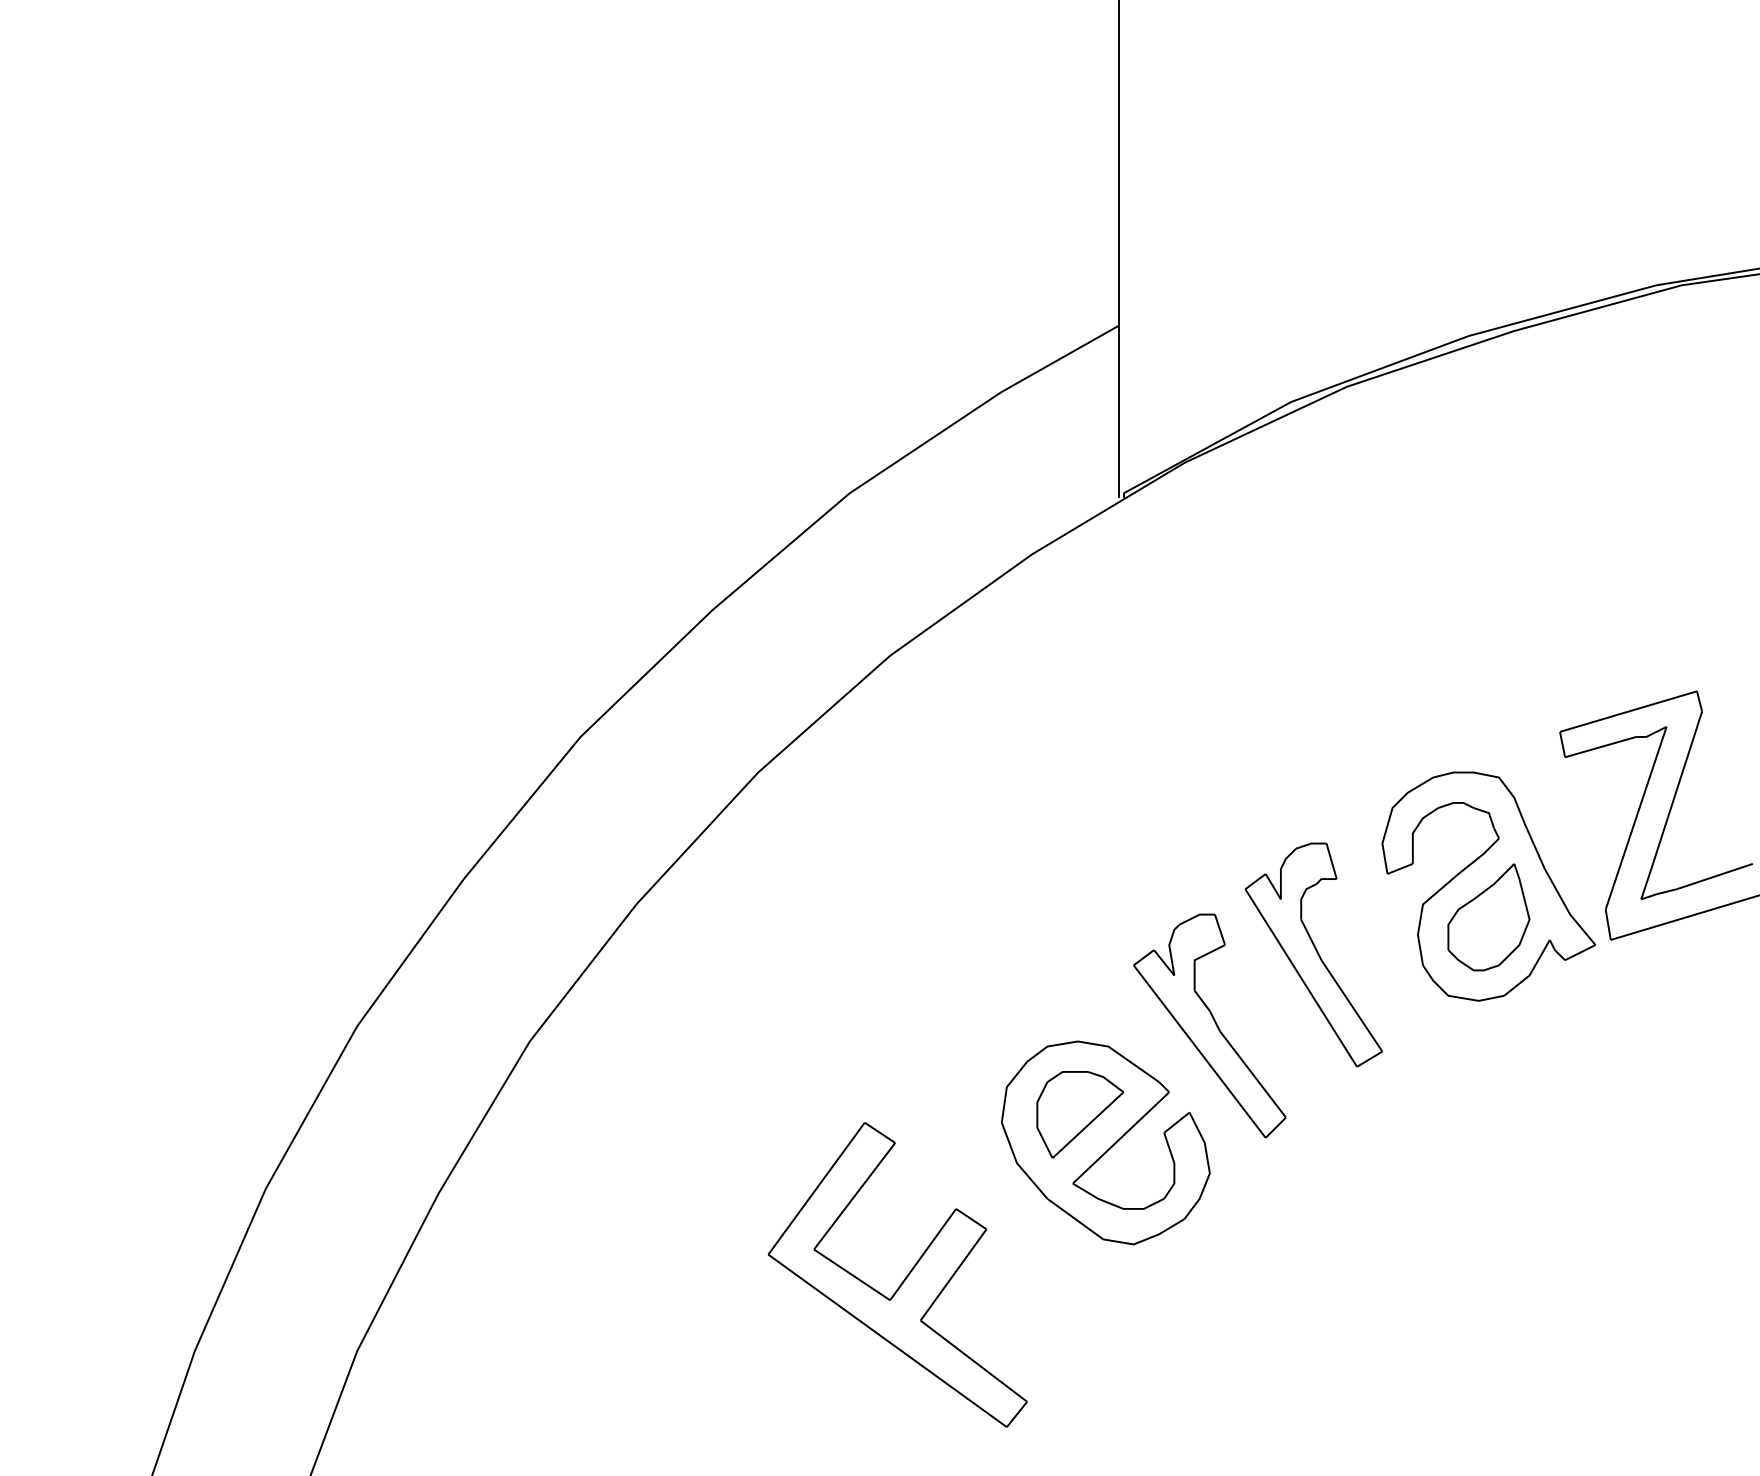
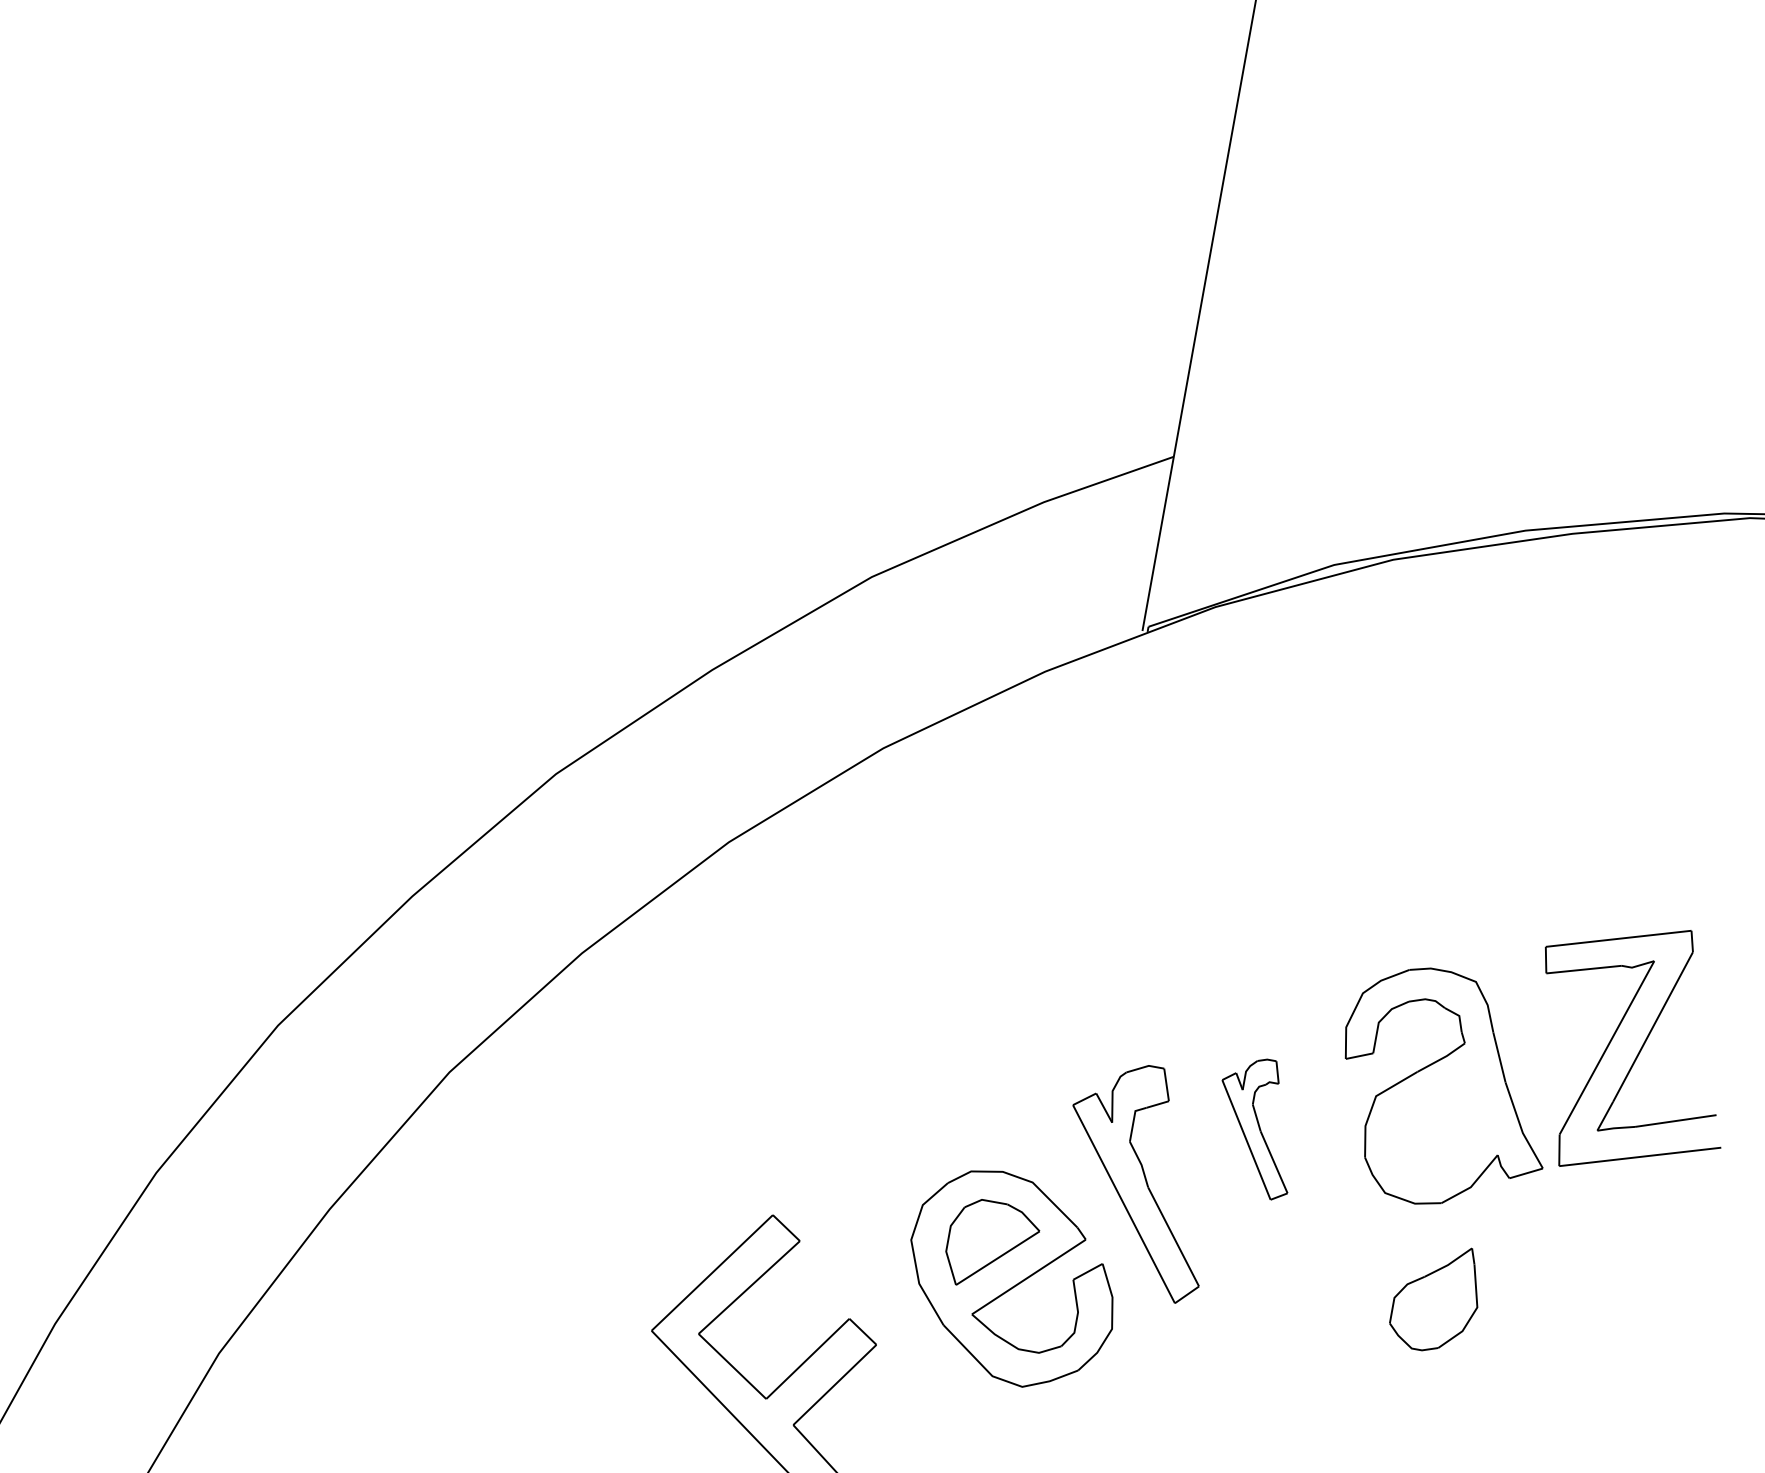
part: (1488, 917) -> (1436, 1297), moved
part: (1313, 954) -> (1256, 1126), size x0.6

